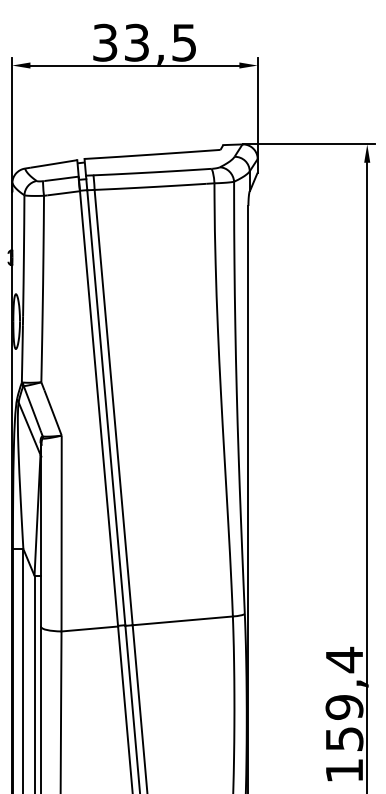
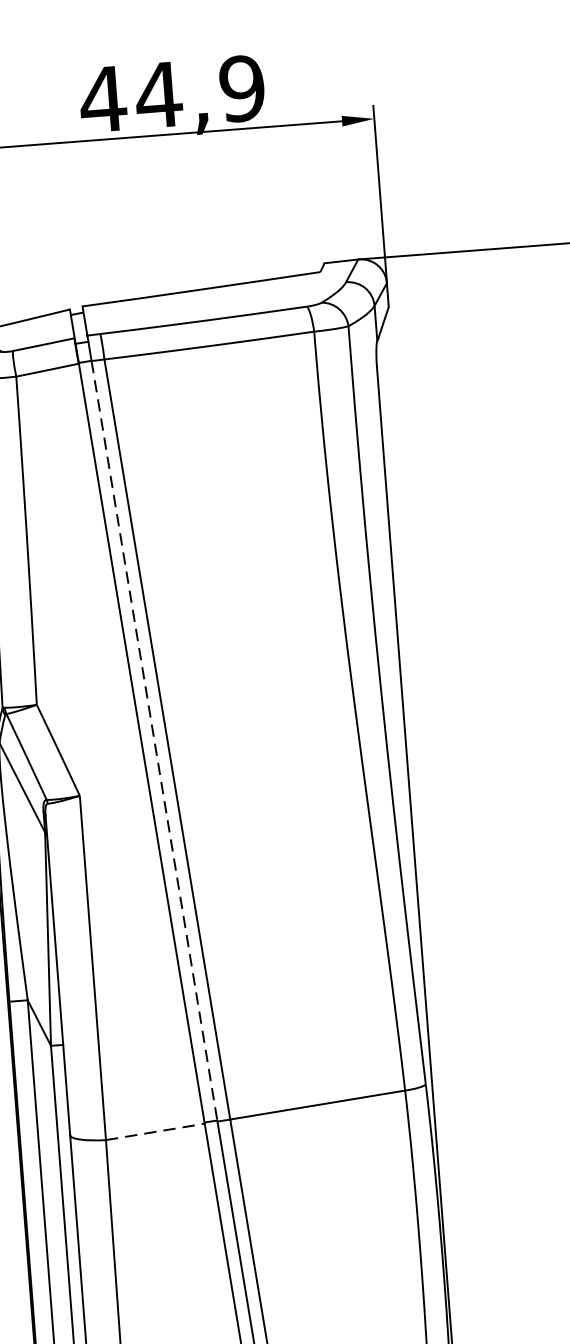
text: (144, 42) -> (172, 93), 33,5 -> 44,9
line: (106, 408) -> (154, 742), solid -> dashed
line: (90, 628) -> (156, 1130), solid -> dashed

